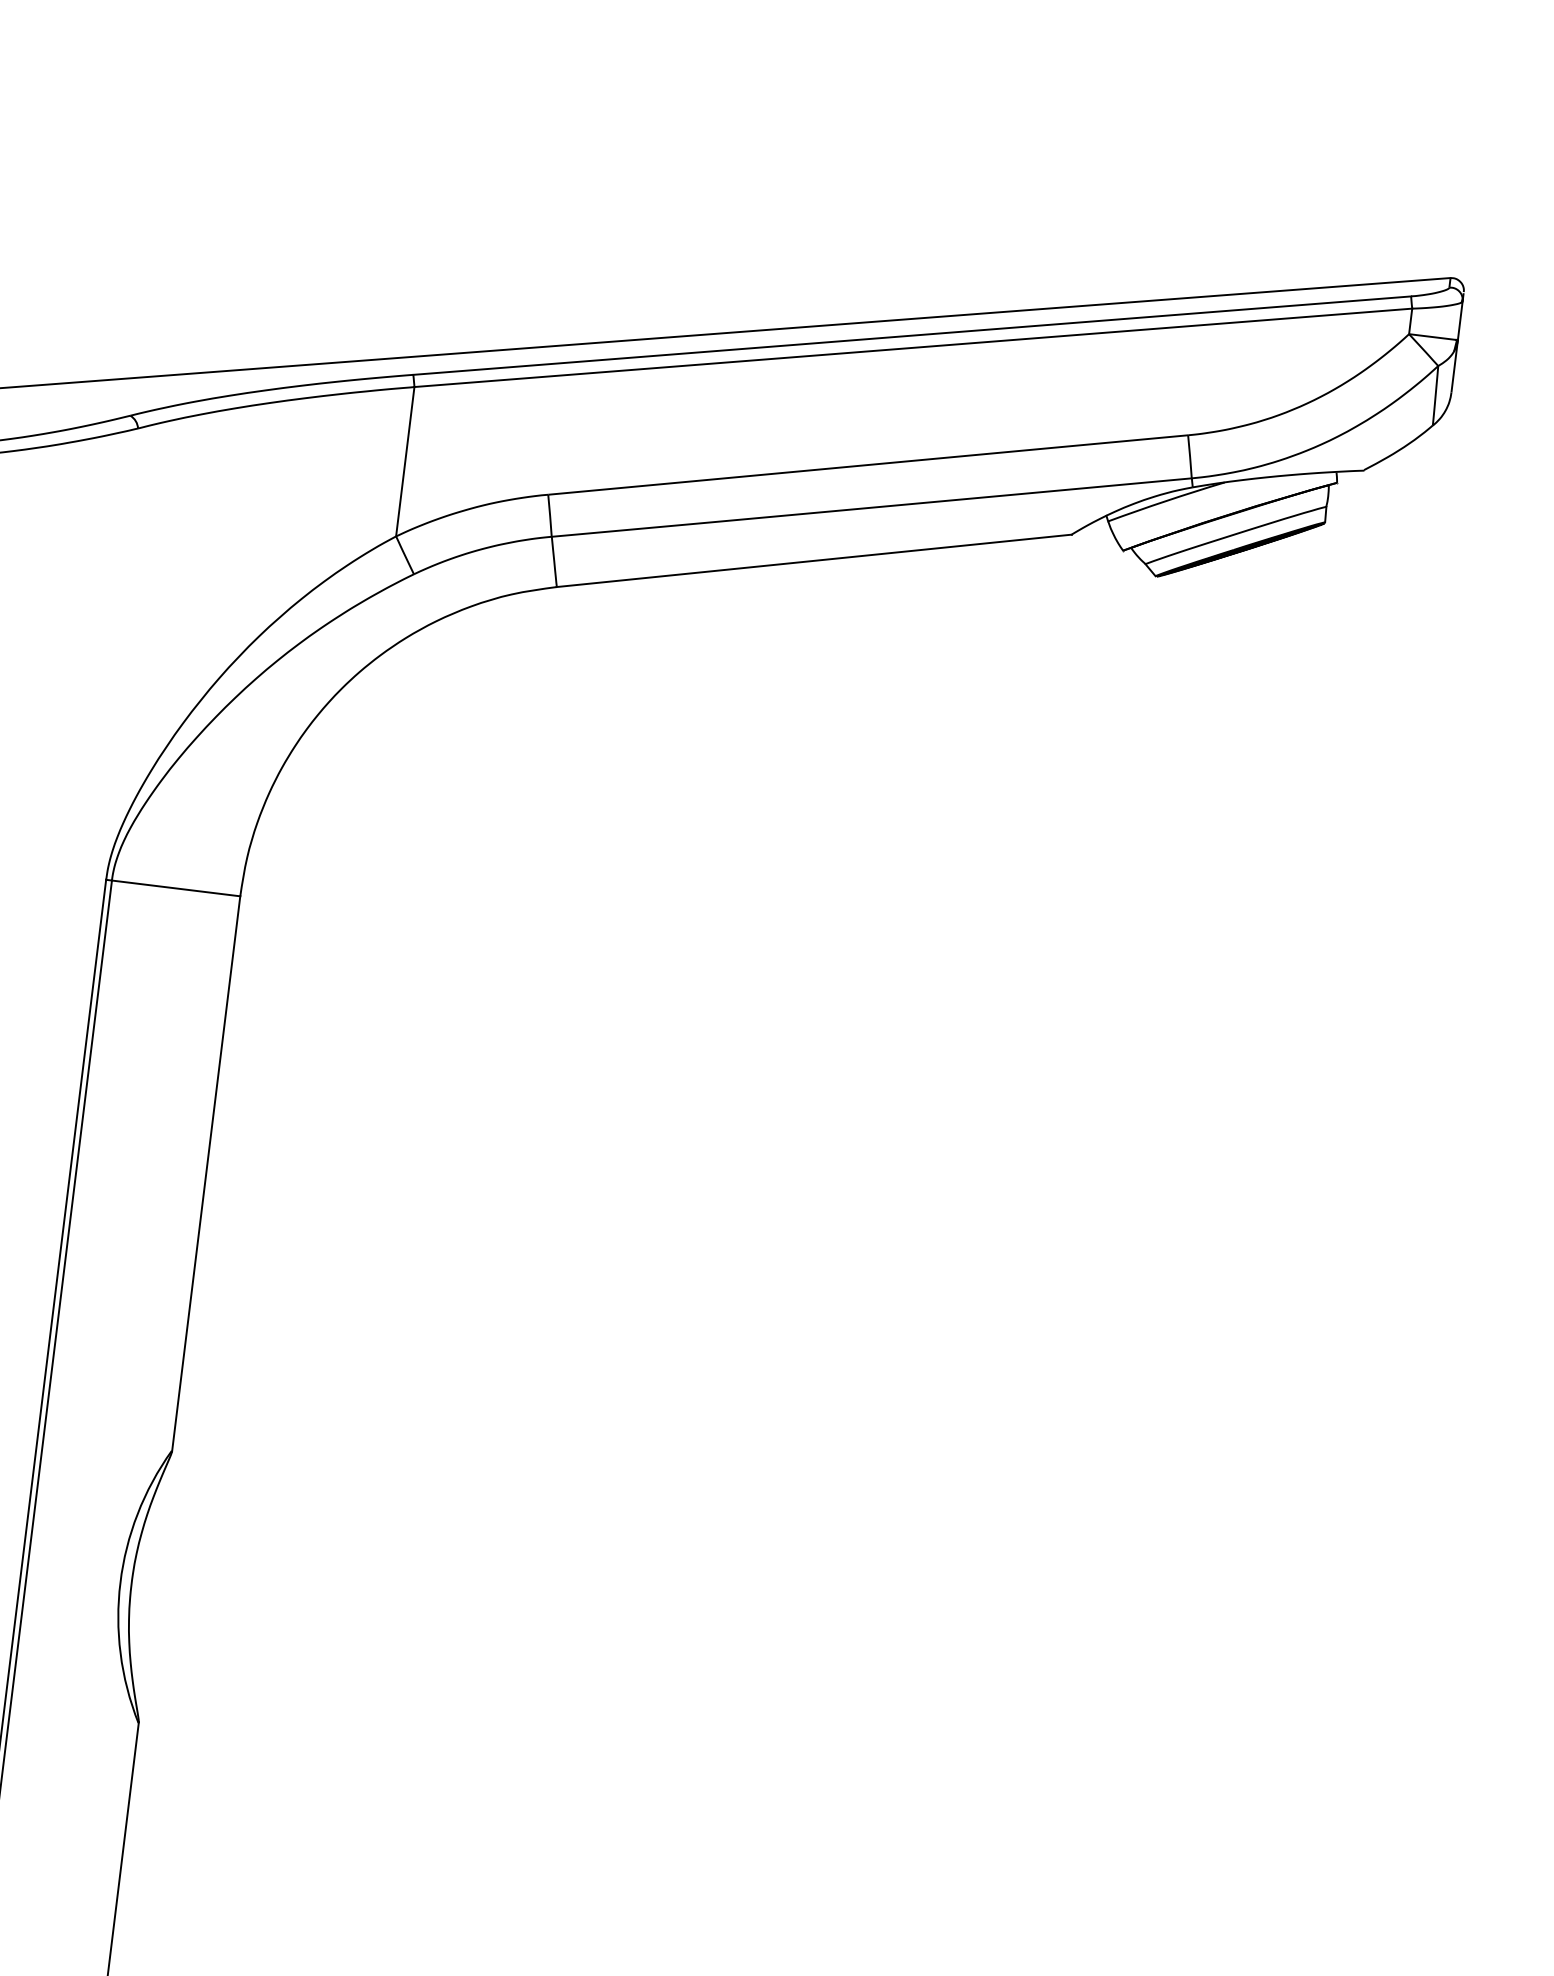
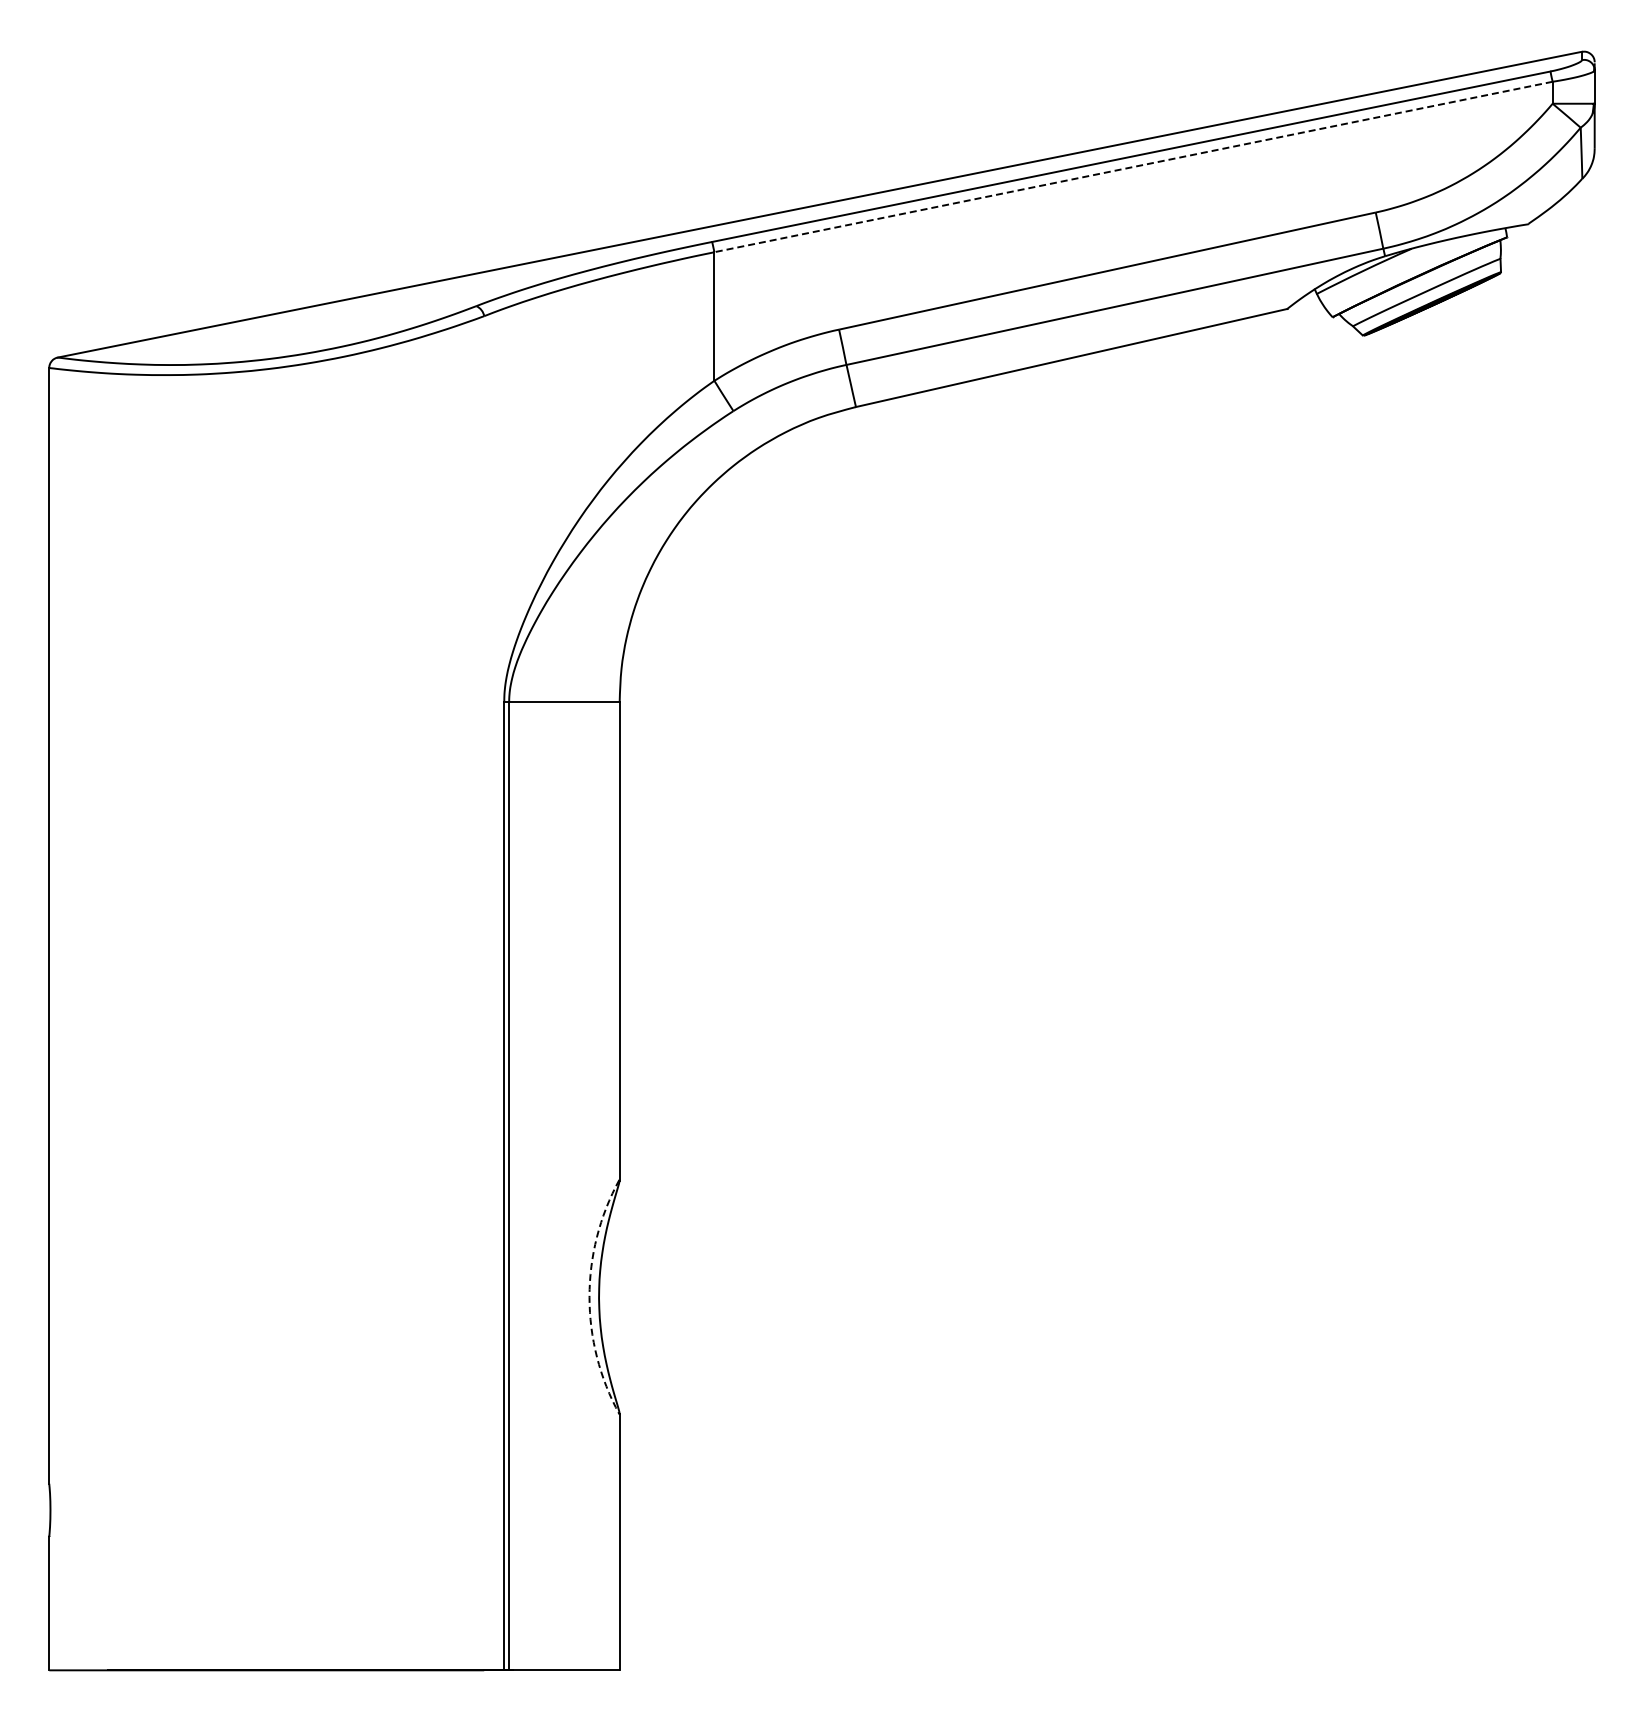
line: (913, 347) -> (1133, 166), solid -> dashed
arc: (120, 1583) -> (589, 1297), solid -> dashed

